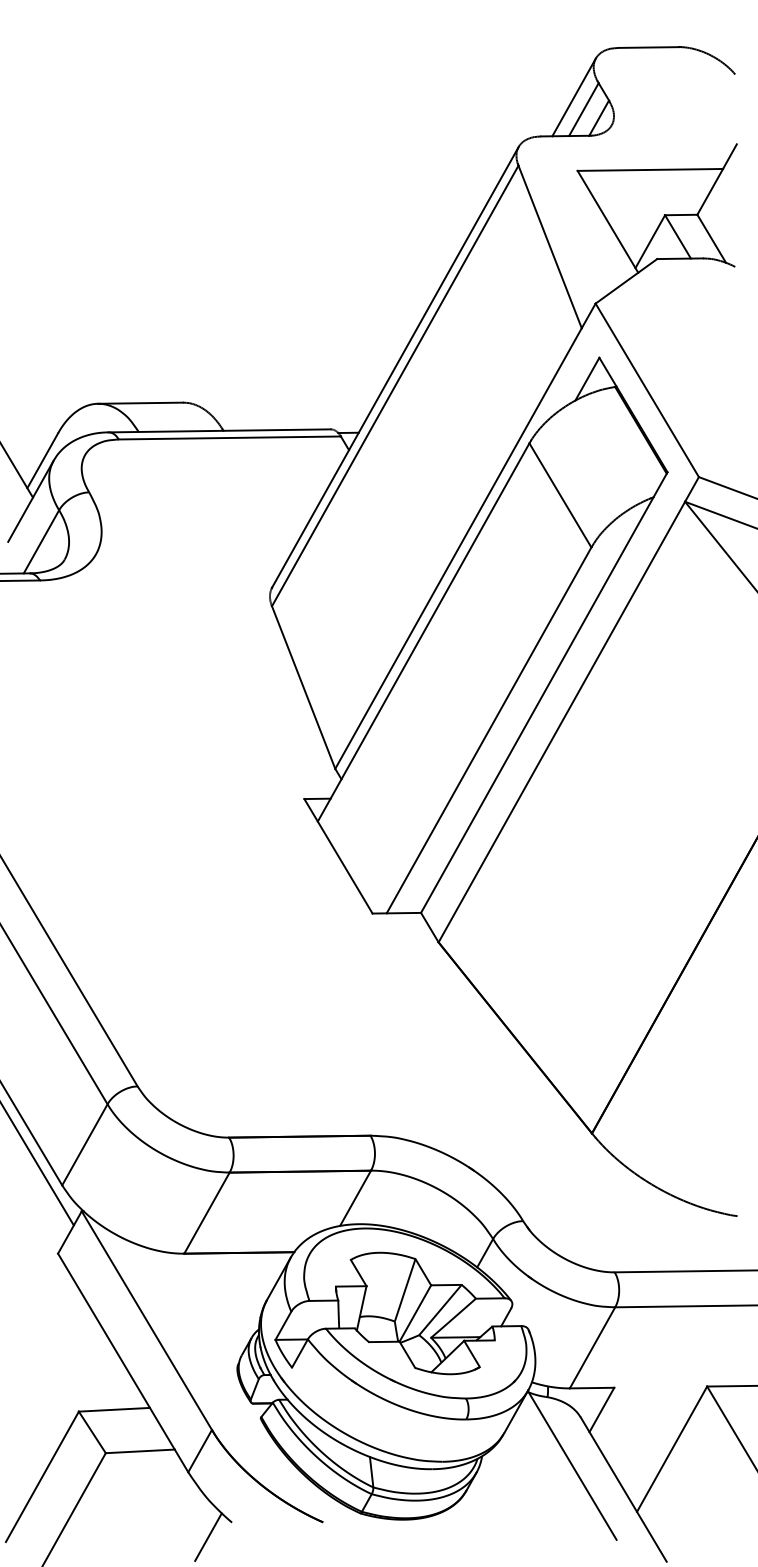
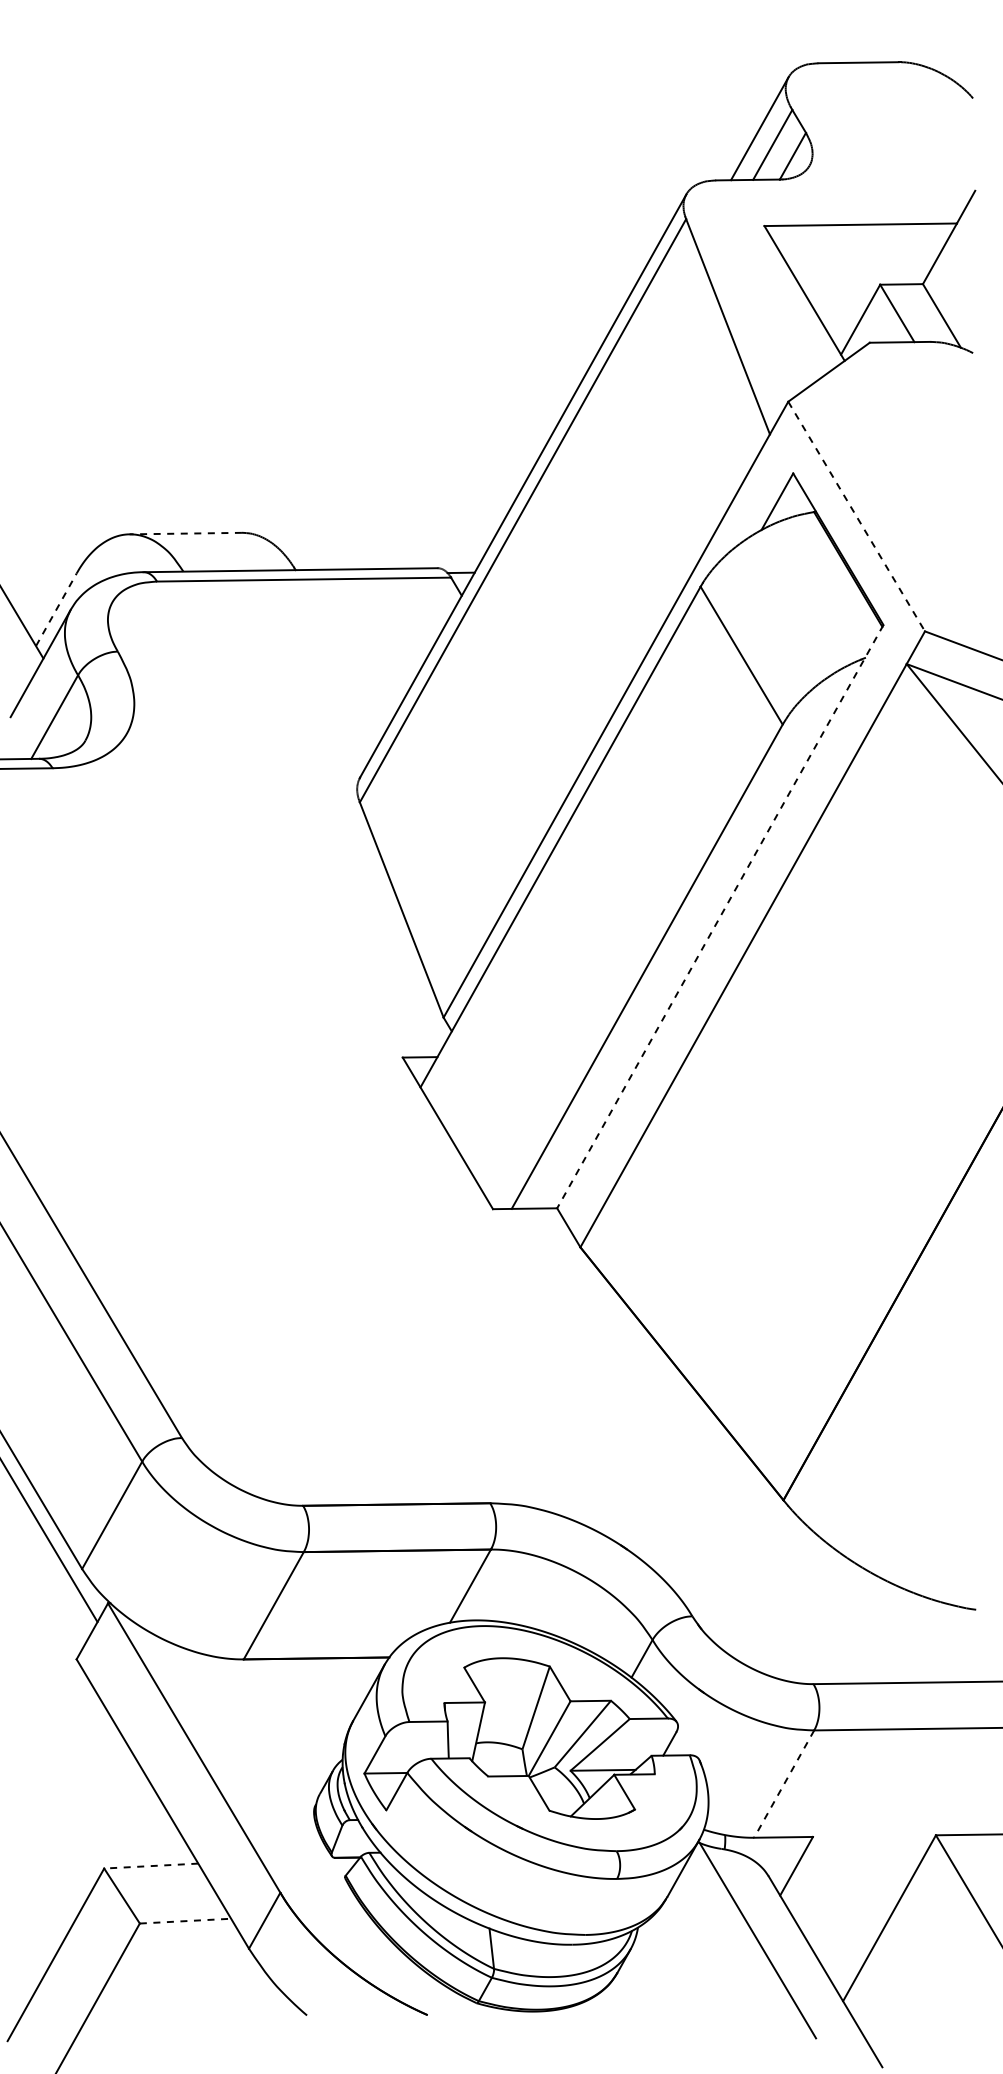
line: (647, 390) -> (856, 516), solid -> dashed
line: (140, 403) -> (185, 533), solid -> dashed
line: (42, 460) -> (56, 609), solid -> dashed
line: (544, 693) -> (720, 917), solid -> dashed
line: (592, 1348) -> (783, 1784), solid -> dashed
line: (113, 1410) -> (150, 1866), solid -> dashed
line: (140, 1451) -> (185, 1921), solid -> dashed
line: (208, 1537) -> (275, 2034), removed

